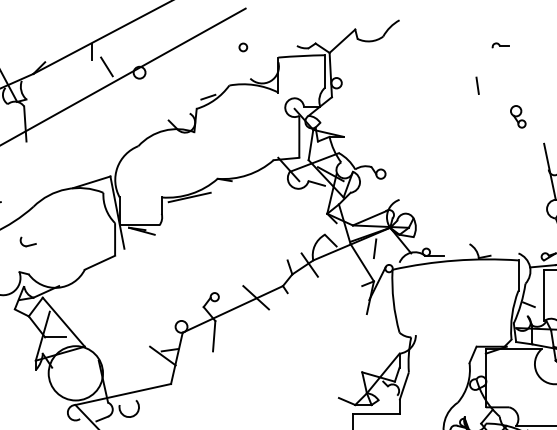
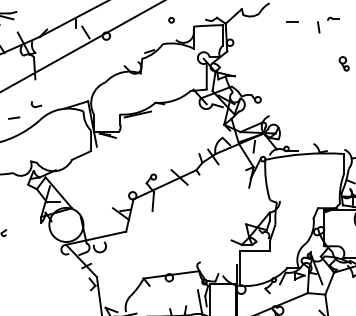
line: (435, 49) -> (292, 21), added
line: (477, 85) -> (318, 27), moved
part: (28, 242) -> (36, 104), moved

